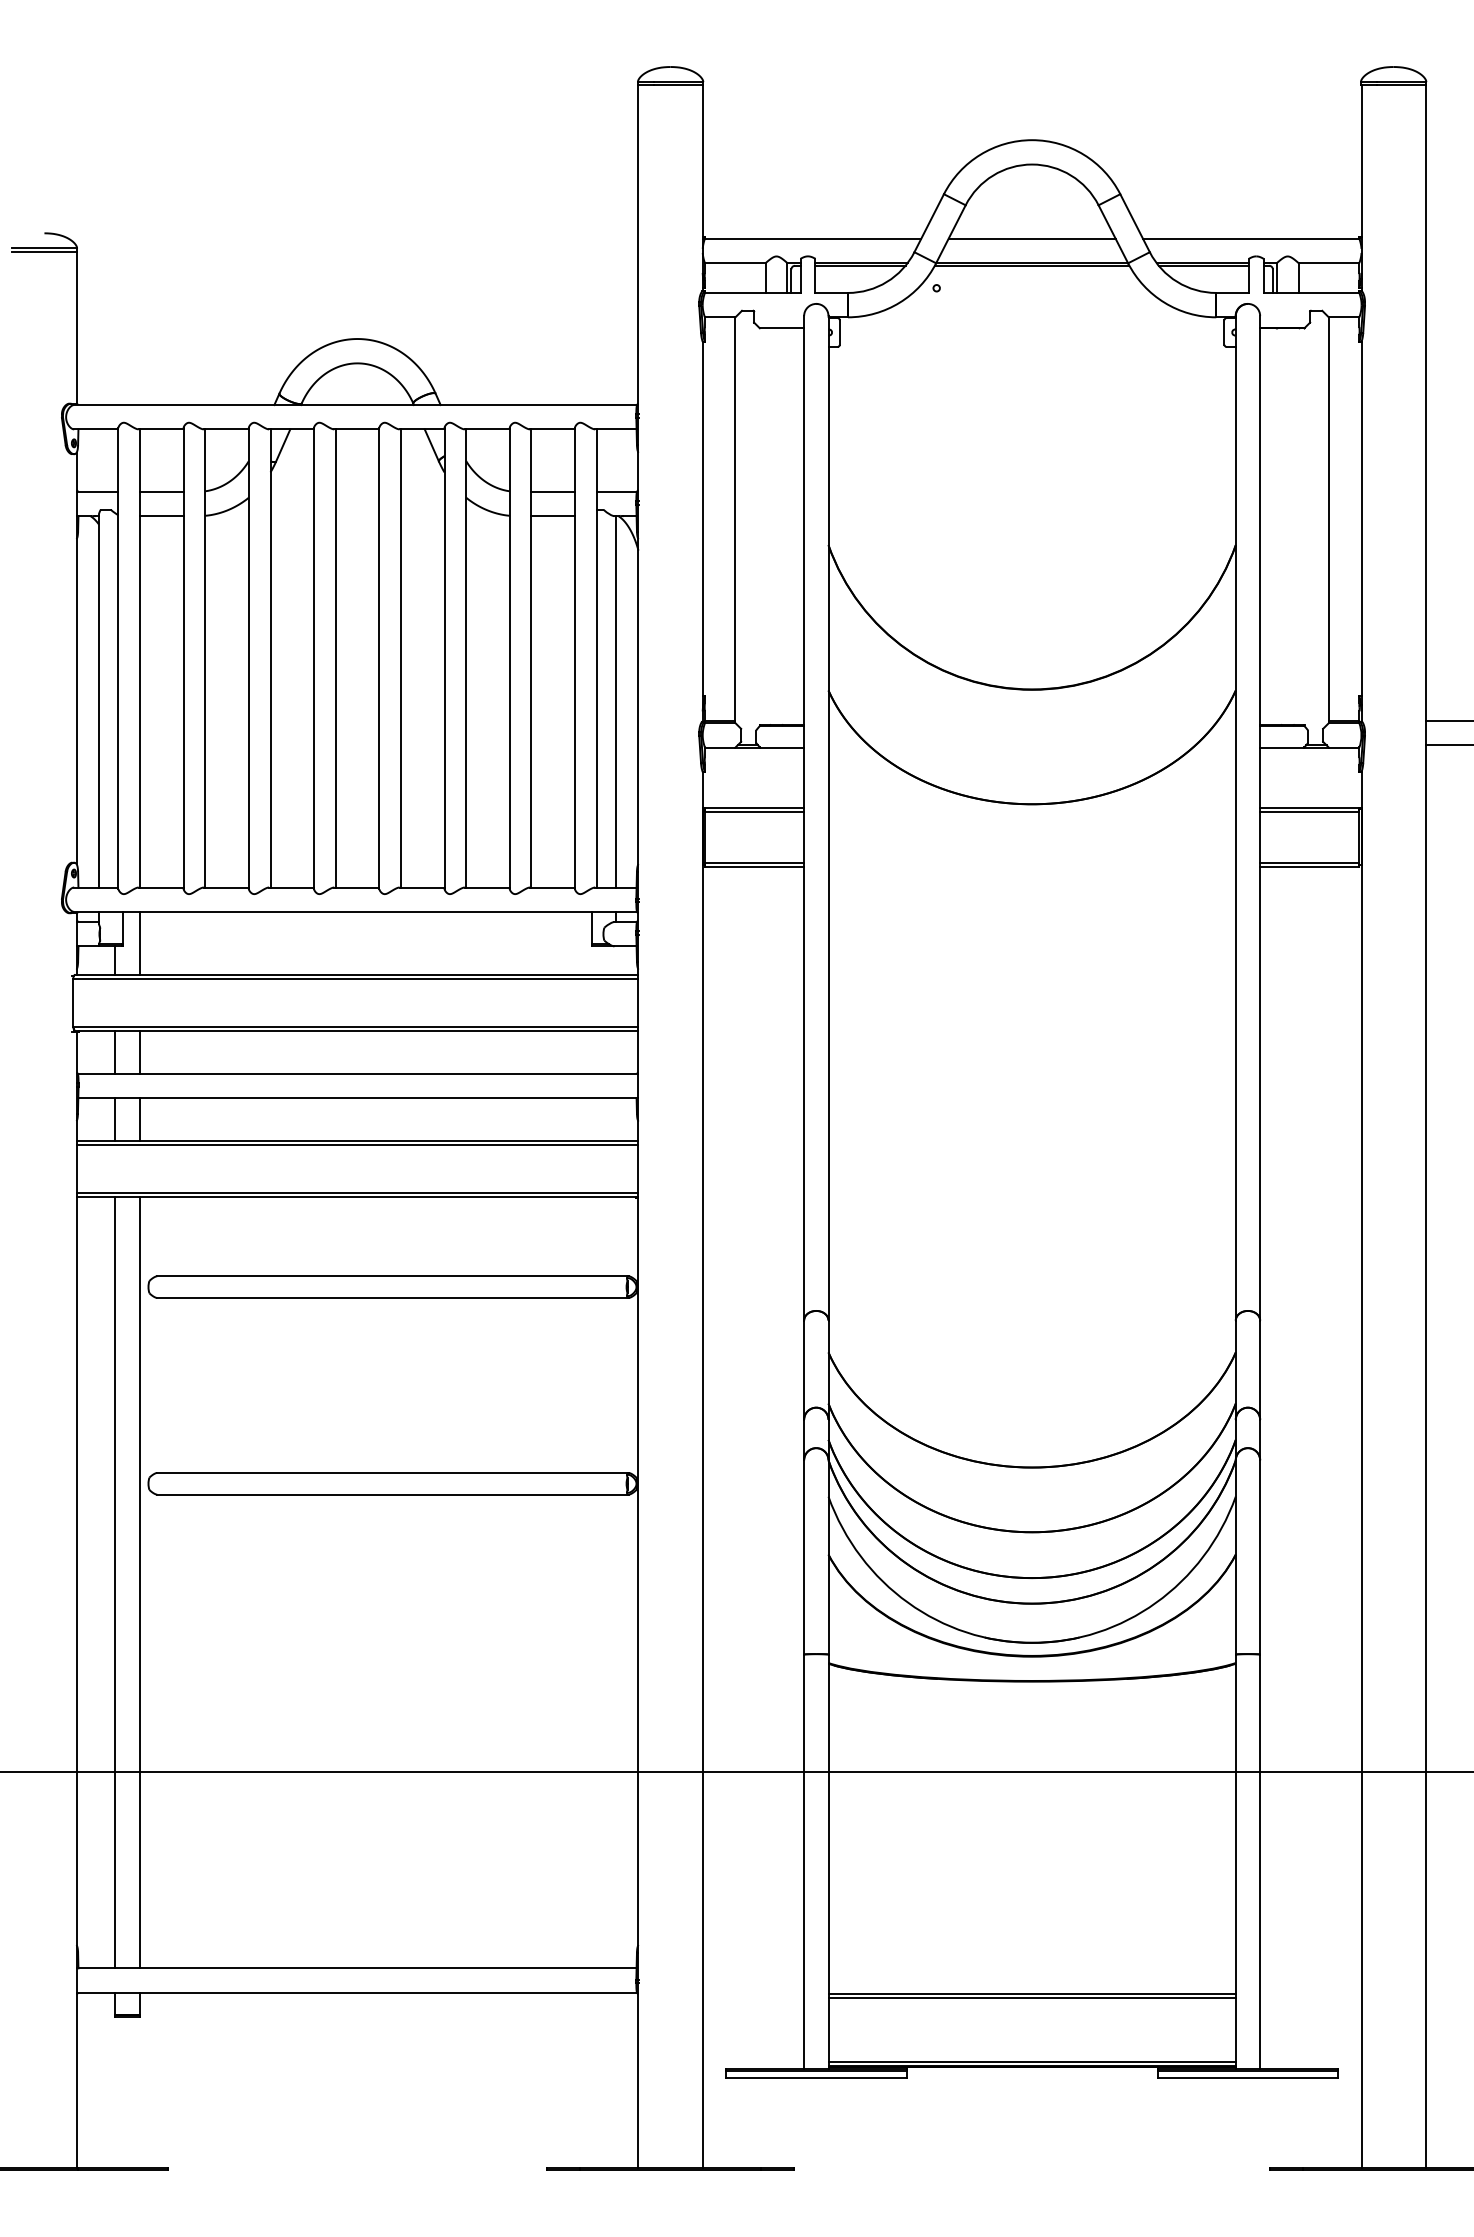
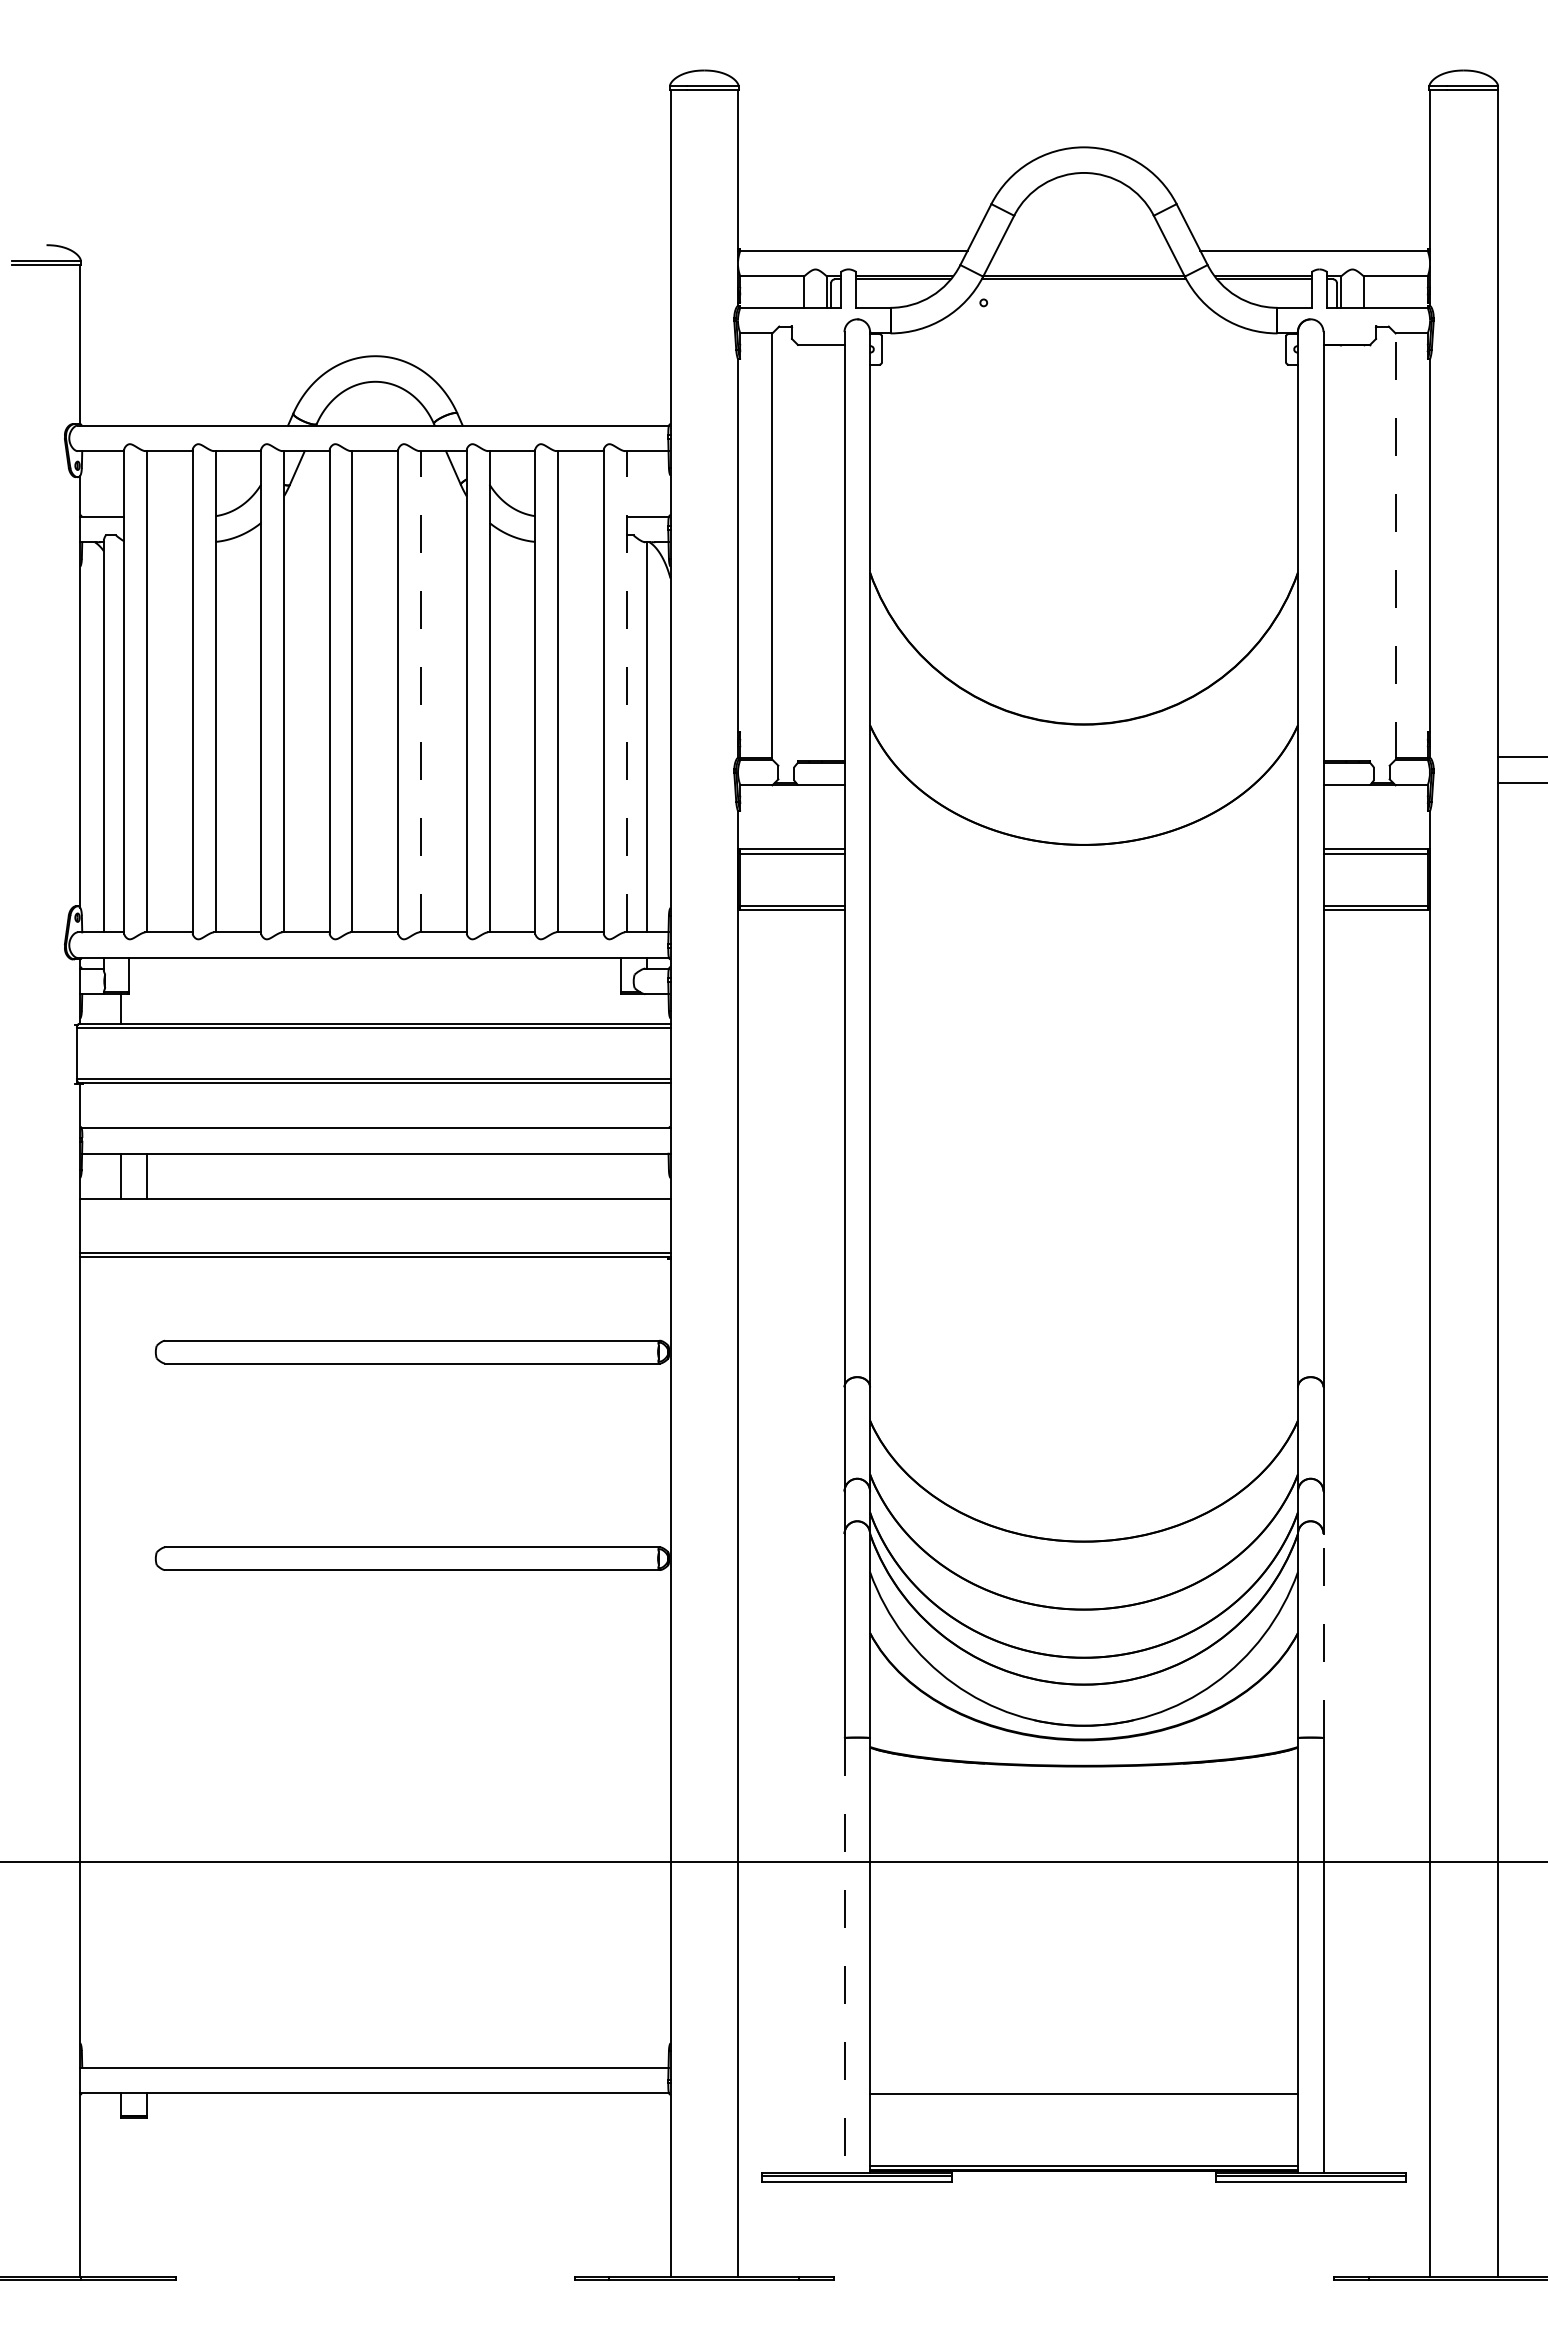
line: (1031, 238) -> (1083, 250), removed
line: (161, 491) -> (169, 516), removed
line: (552, 491) -> (580, 516), removed
line: (161, 516) -> (169, 542), removed
line: (552, 516) -> (580, 542), removed
line: (1328, 520) -> (1395, 546), solid -> dashed
line: (401, 658) -> (421, 691), solid -> dashed
line: (596, 658) -> (626, 691), solid -> dashed
line: (139, 942) -> (146, 990), removed
line: (114, 1052) -> (120, 1105), removed
line: (139, 1052) -> (146, 1105), removed
line: (357, 1144) -> (375, 1202), removed
line: (1260, 1556) -> (1323, 1635), solid -> dashed
line: (114, 1582) -> (120, 1662), removed
line: (139, 1582) -> (146, 1662), removed
line: (804, 1861) -> (844, 1955), solid -> dashed
line: (1031, 1997) -> (1083, 2098), removed

